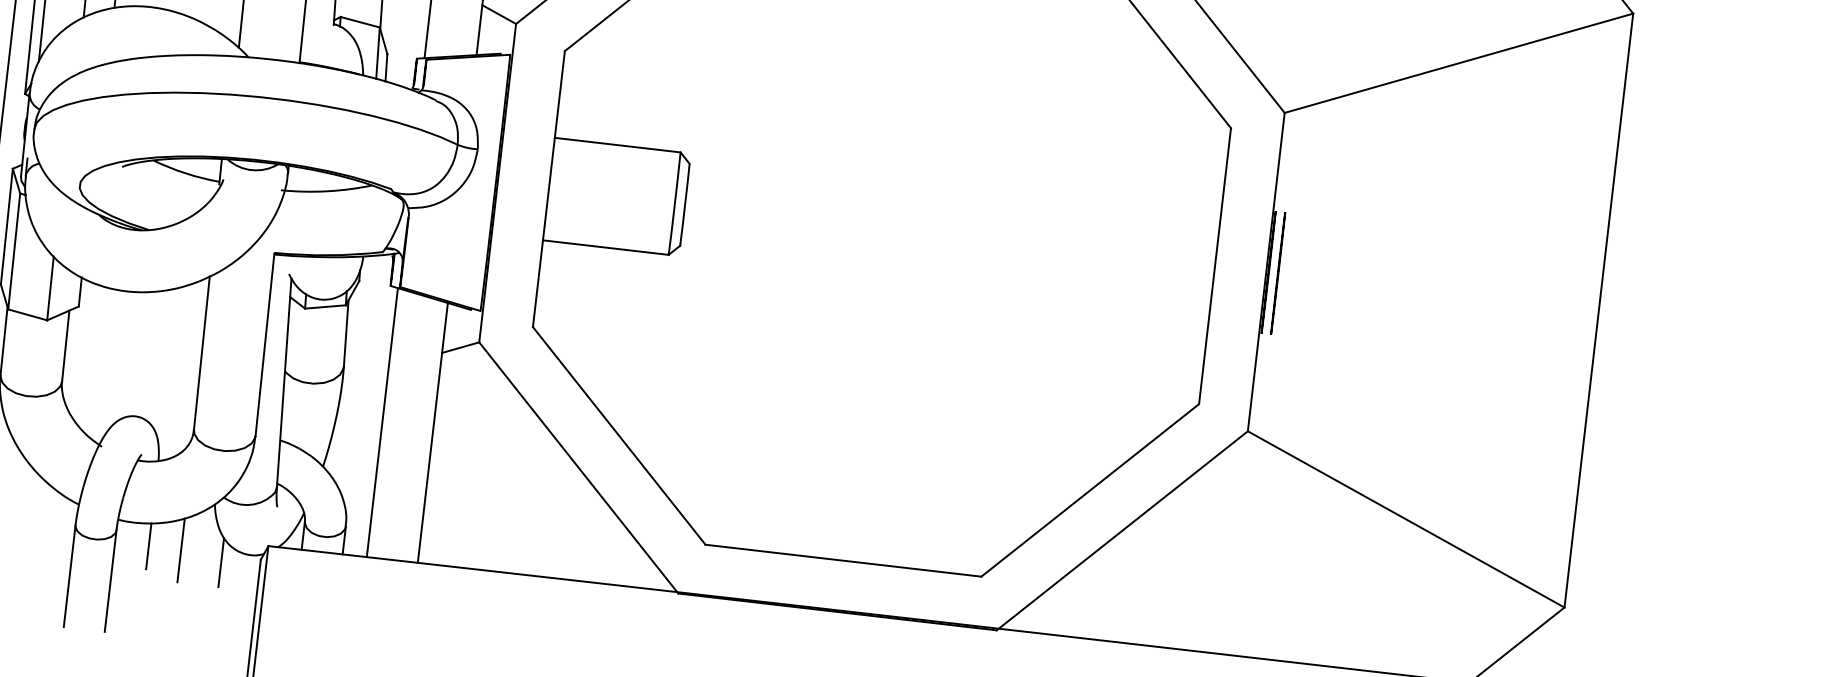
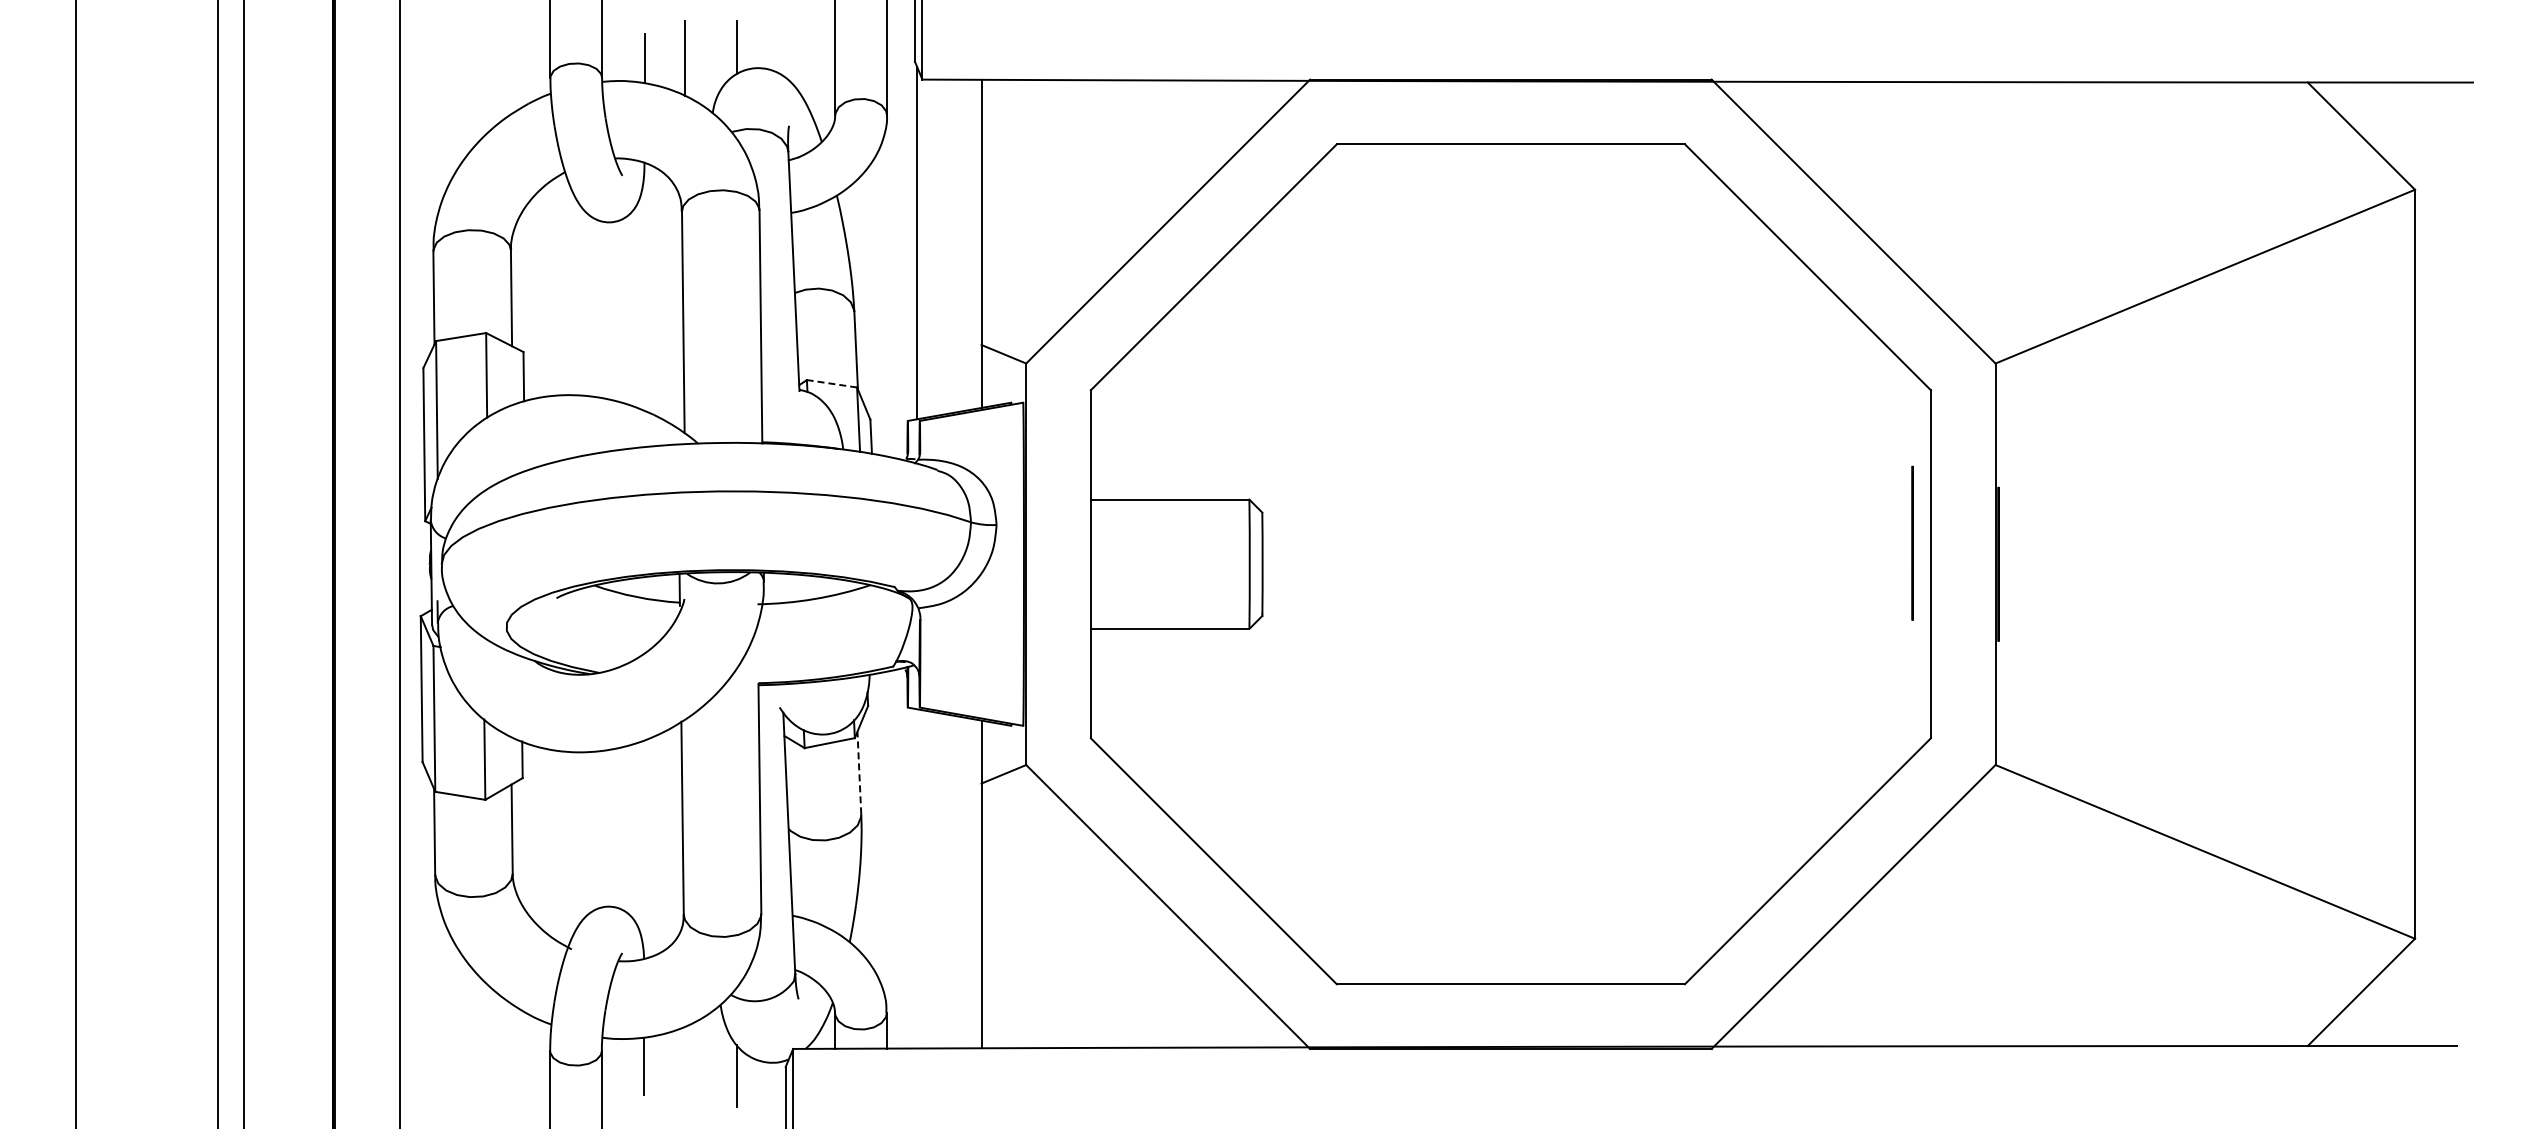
line: (359, 21) -> (831, 383), solid -> dashed
line: (1278, 272) -> (1912, 542), moved
line: (346, 332) -> (859, 772), solid -> dashed
line: (382, 422) -> (917, 878), removed
line: (181, 550) -> (685, 1066), removed

